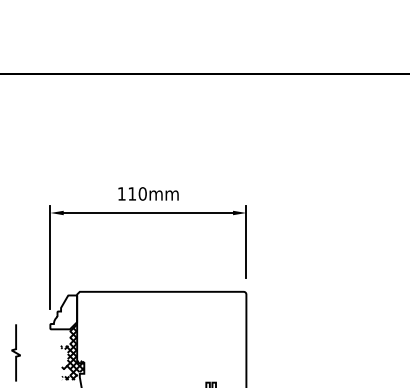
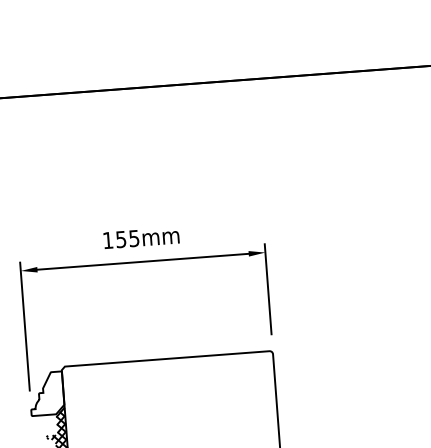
text: (137, 193) -> (127, 238), 110mm -> 155mm

